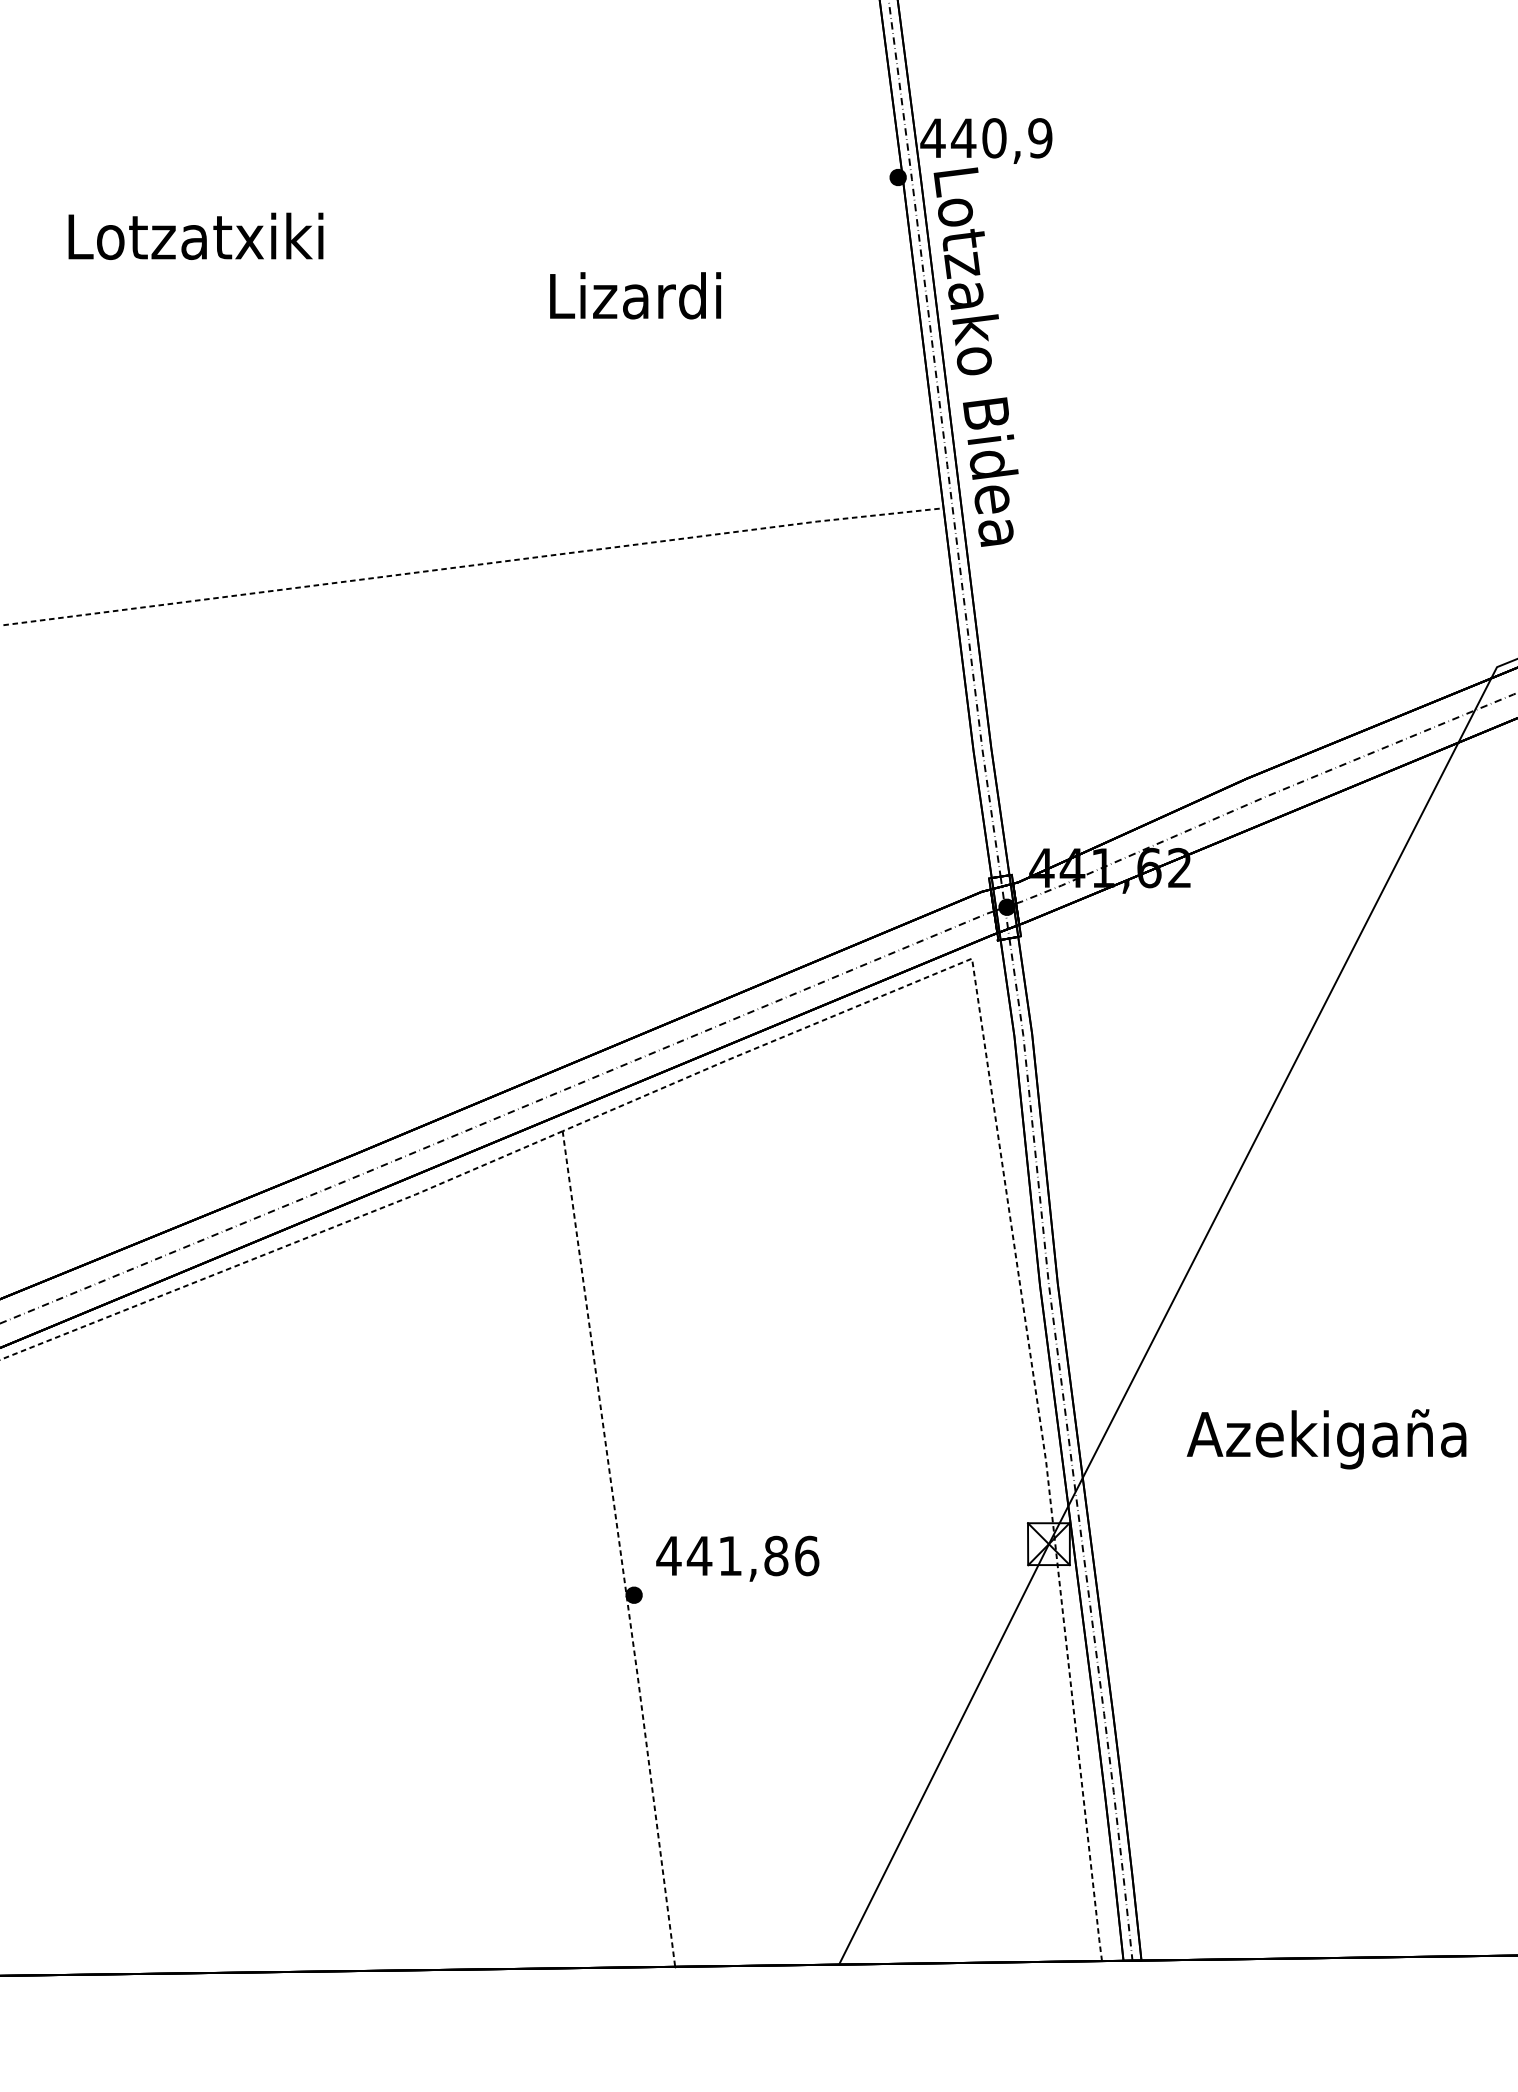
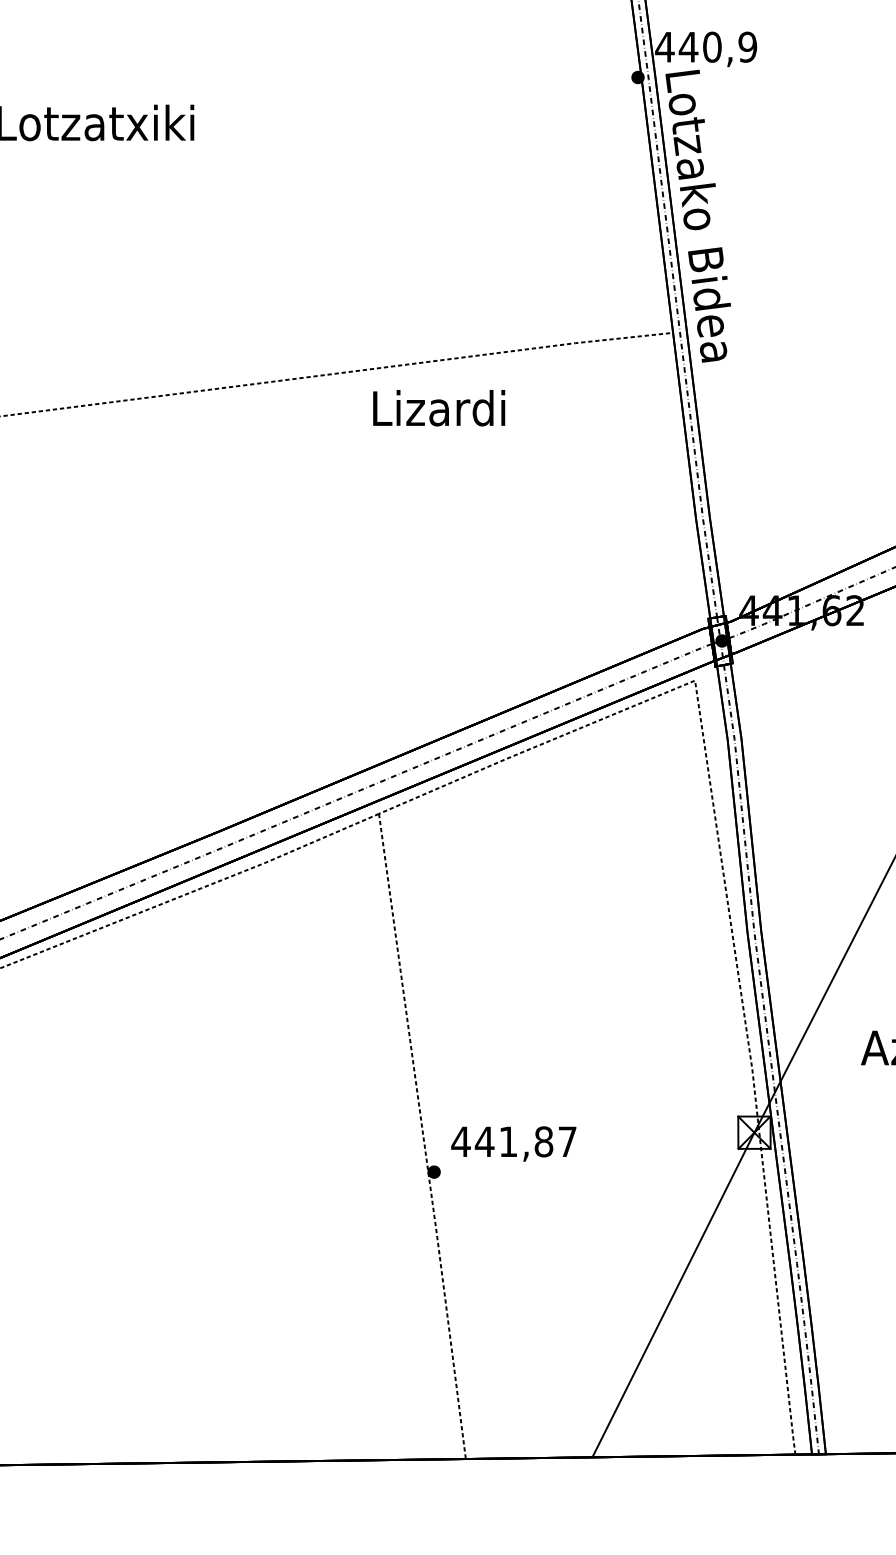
text: (635, 295) -> (439, 407), moved
text: (807, 1555) -> (568, 1141), 441,86 -> 441,87

